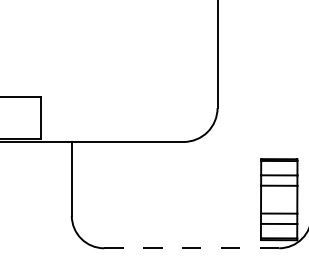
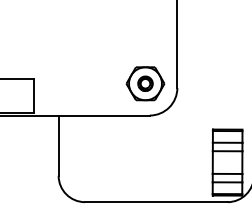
part: (178, 102) -> (145, 83), added
line: (191, 248) -> (156, 202), dashed -> solid

